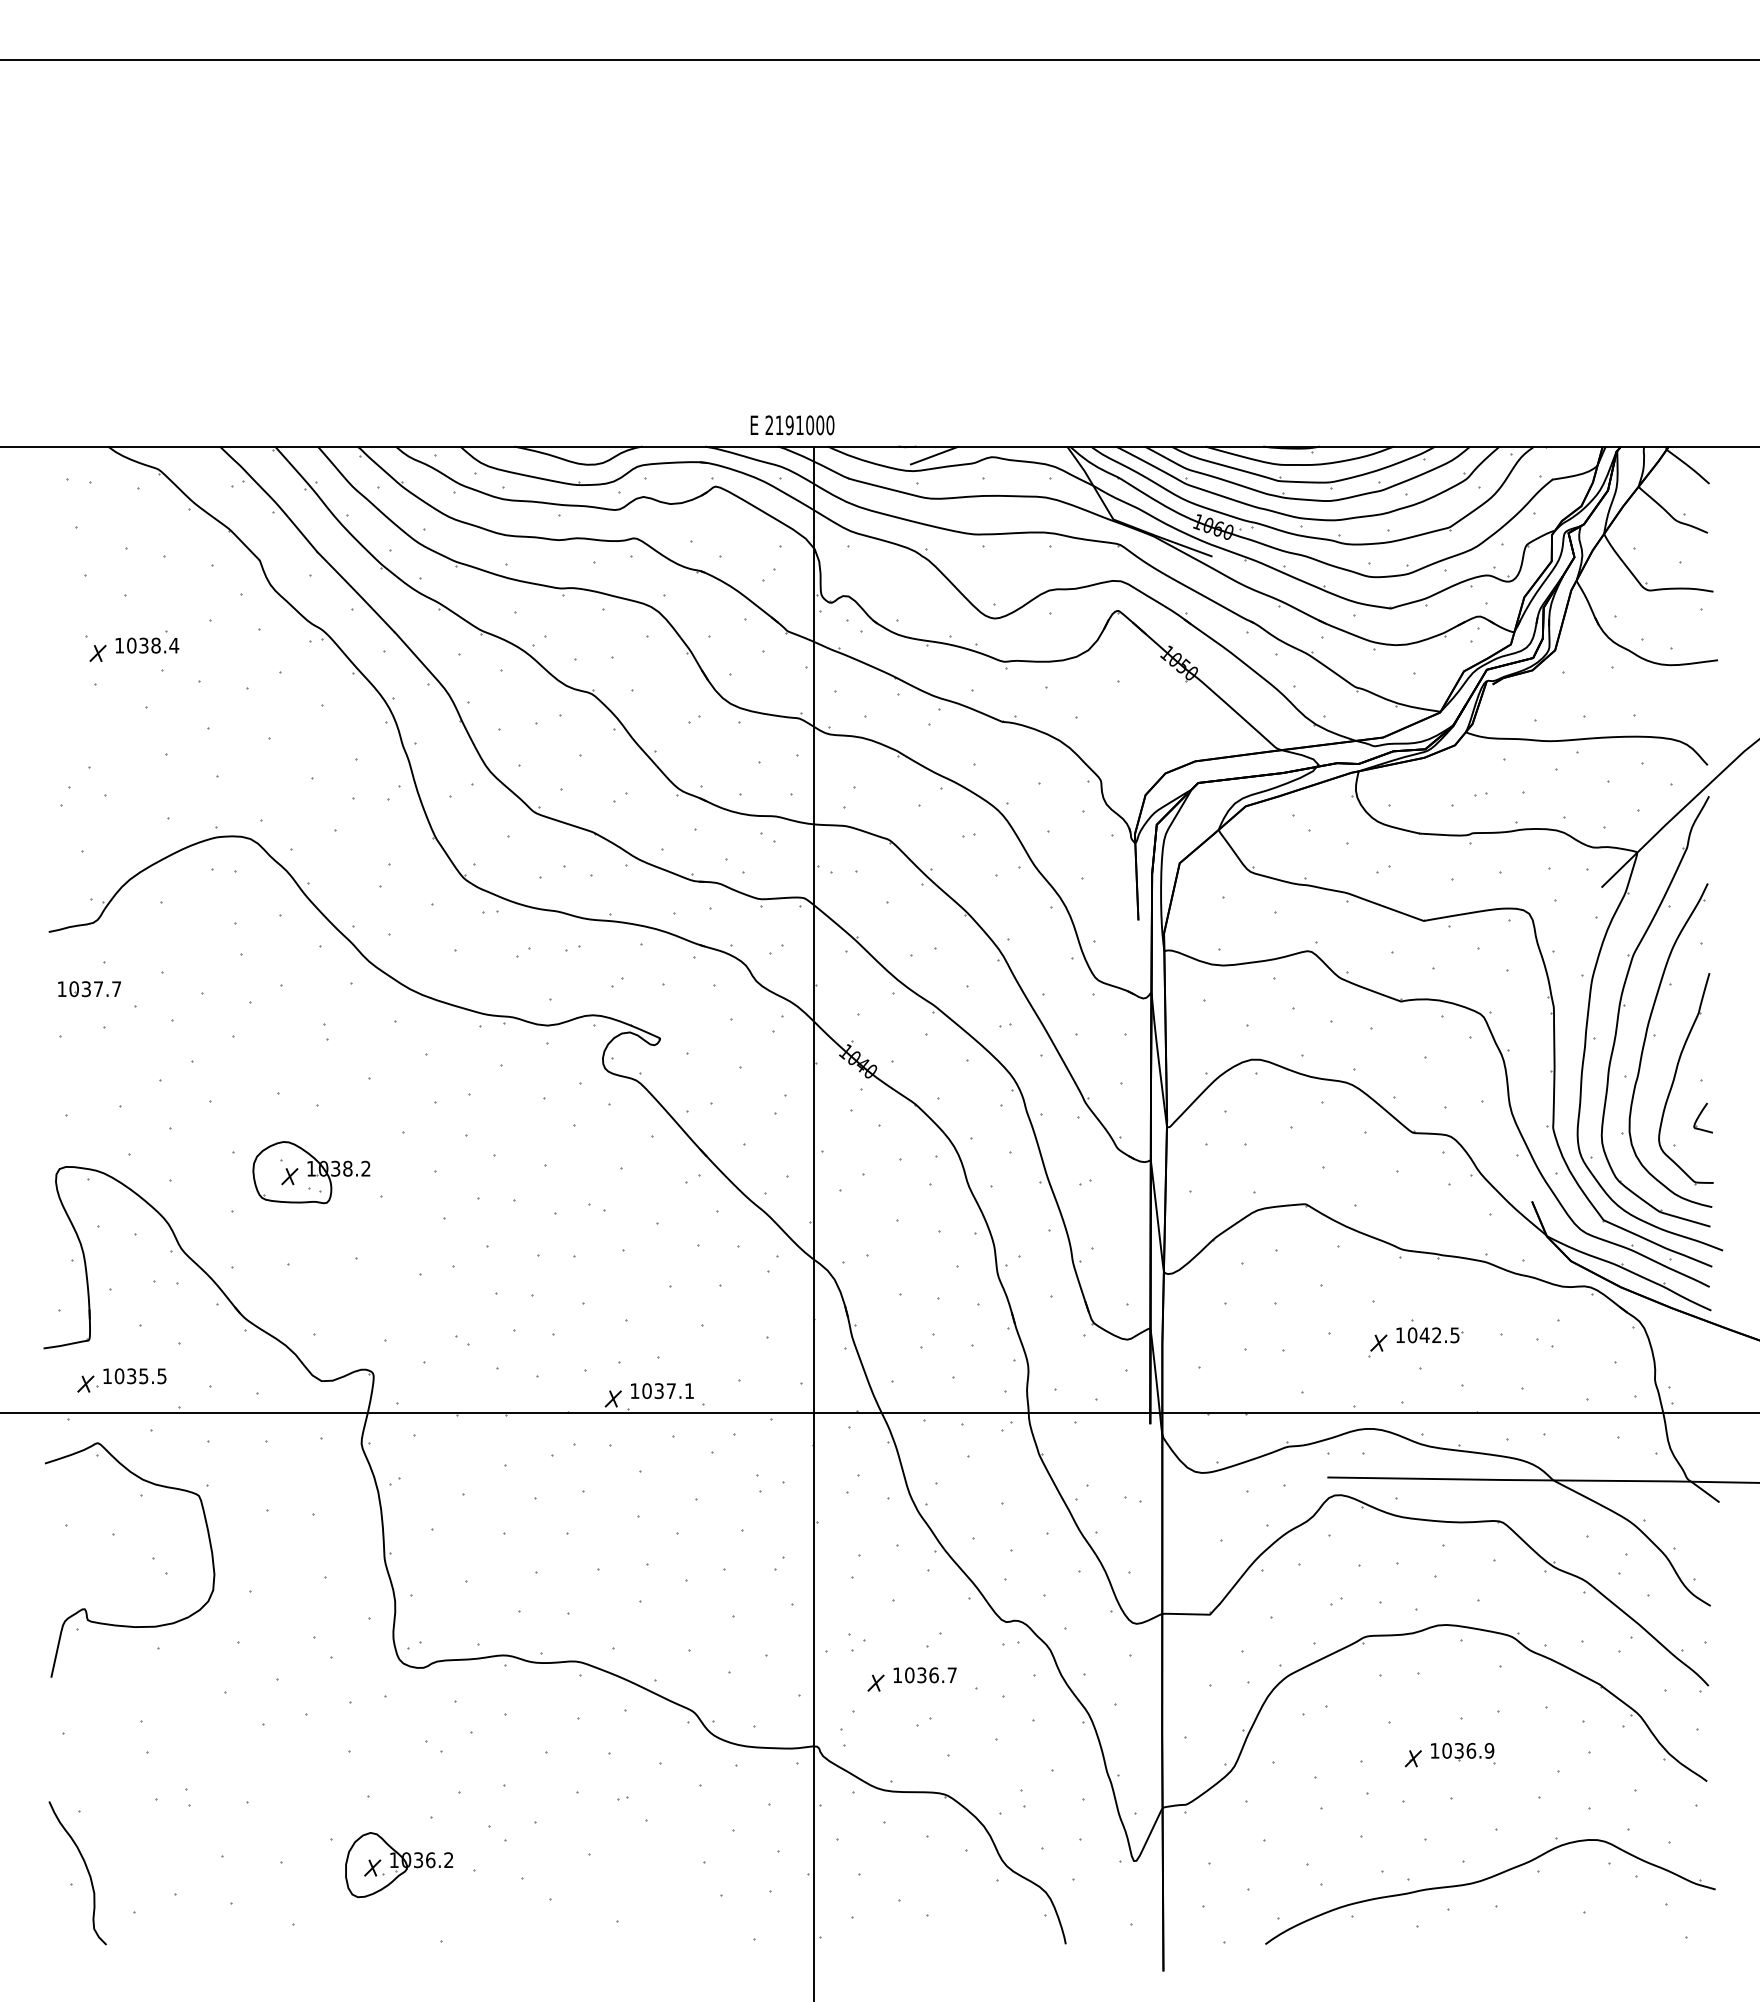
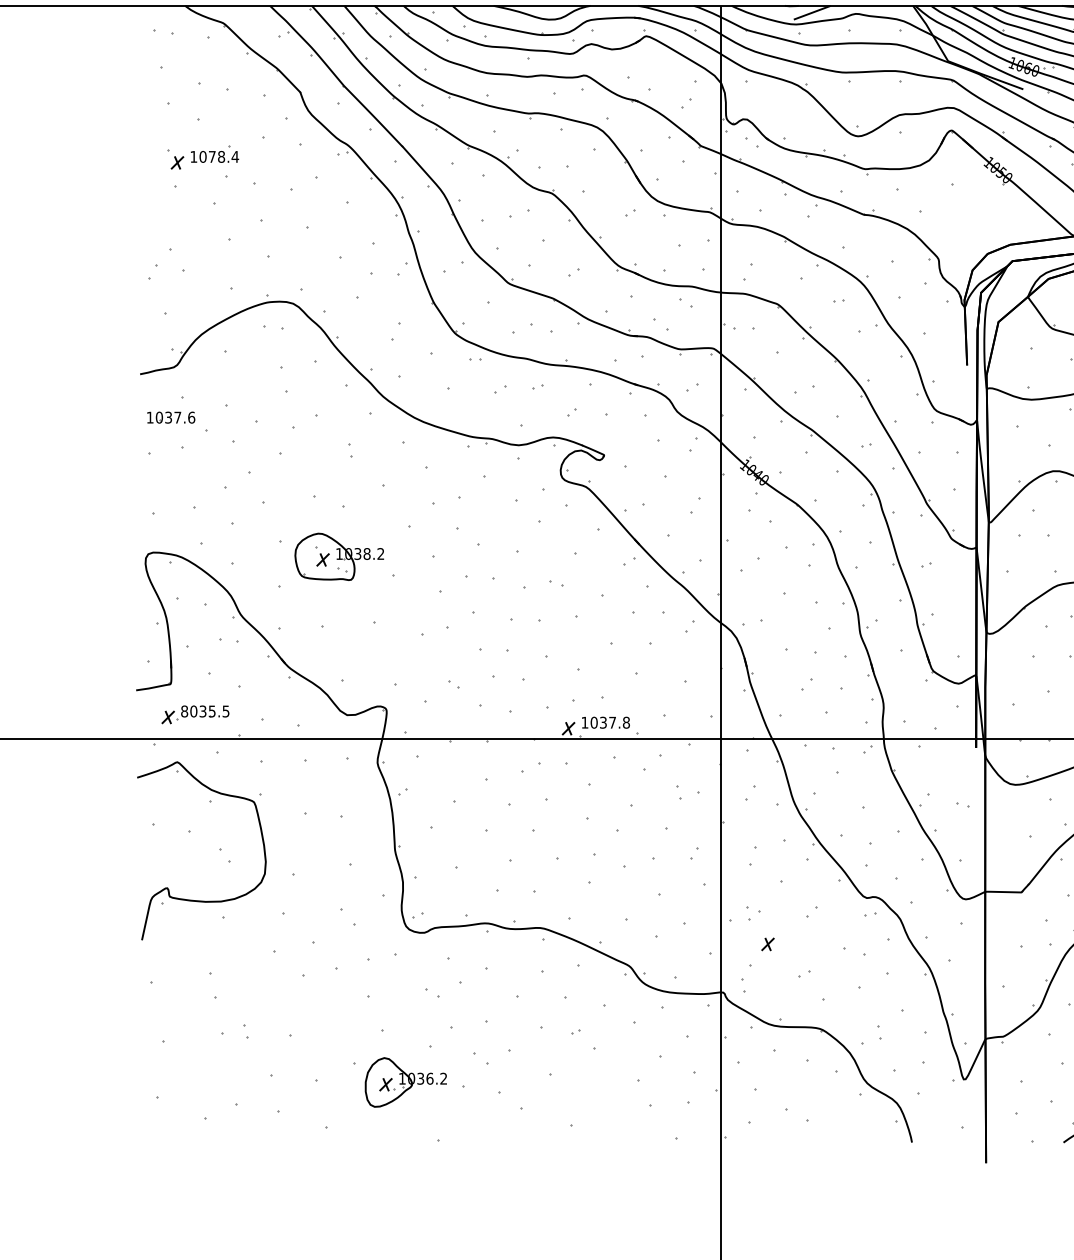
text: (143, 645) -> (211, 156), 1038.4 -> 1078.4
text: (116, 989) -> (191, 417), 1037.7 -> 1037.6
text: (107, 1376) -> (184, 711), 1035.5 -> 8035.5
text: (689, 1391) -> (626, 723), 1037.1 -> 1037.8
part: (924, 1675) -> (804, 938), removed
curve: (86, 1869) -> (168, 1085), removed

